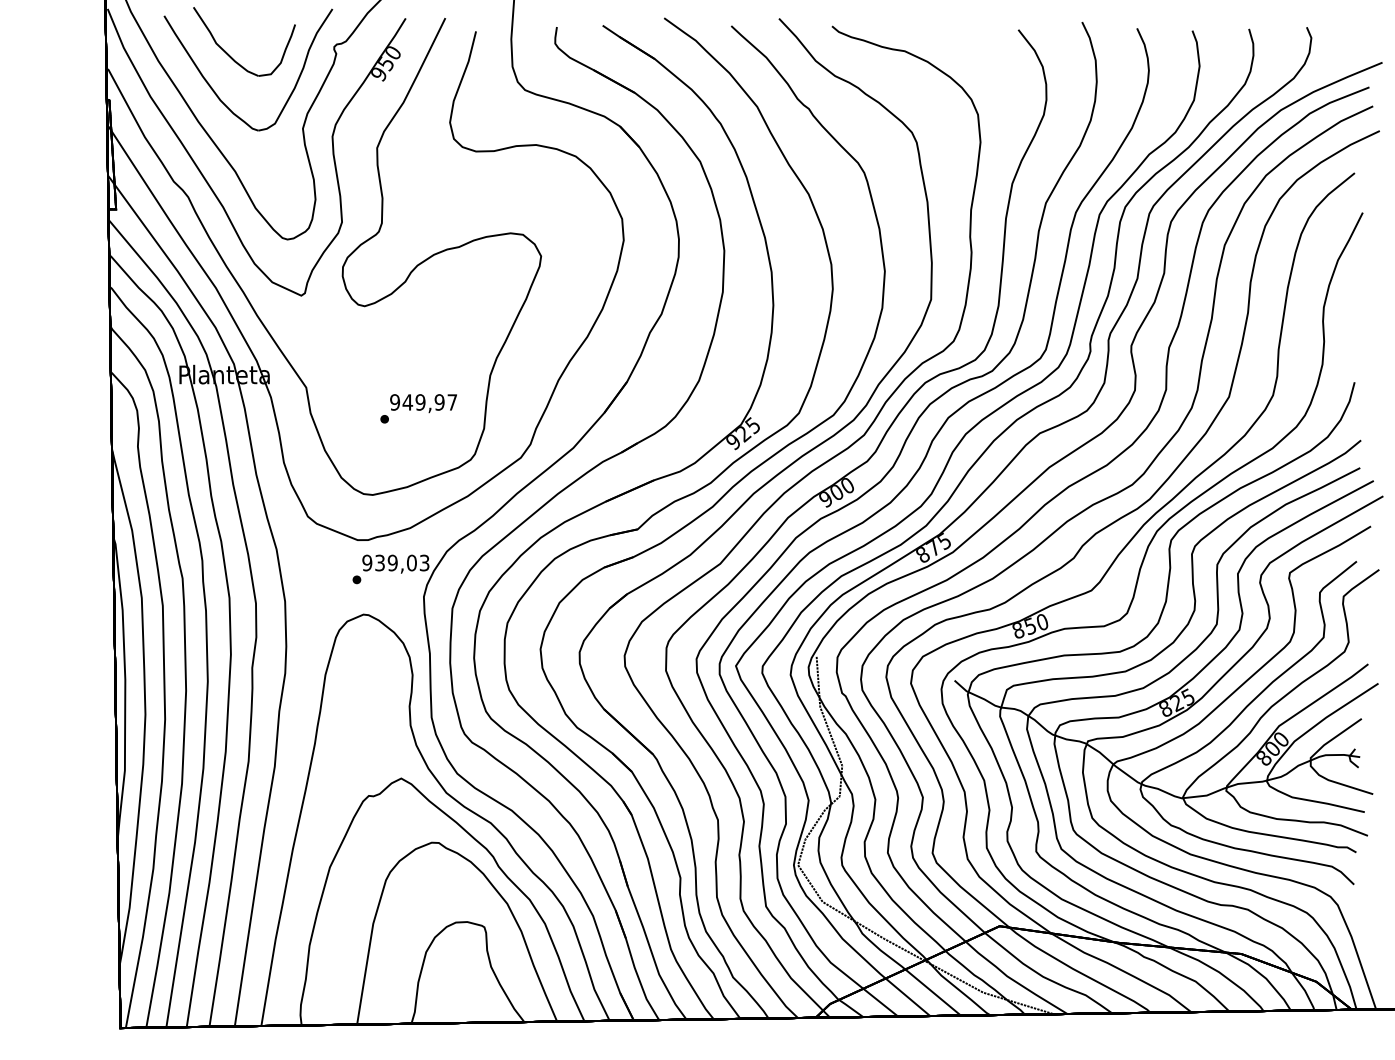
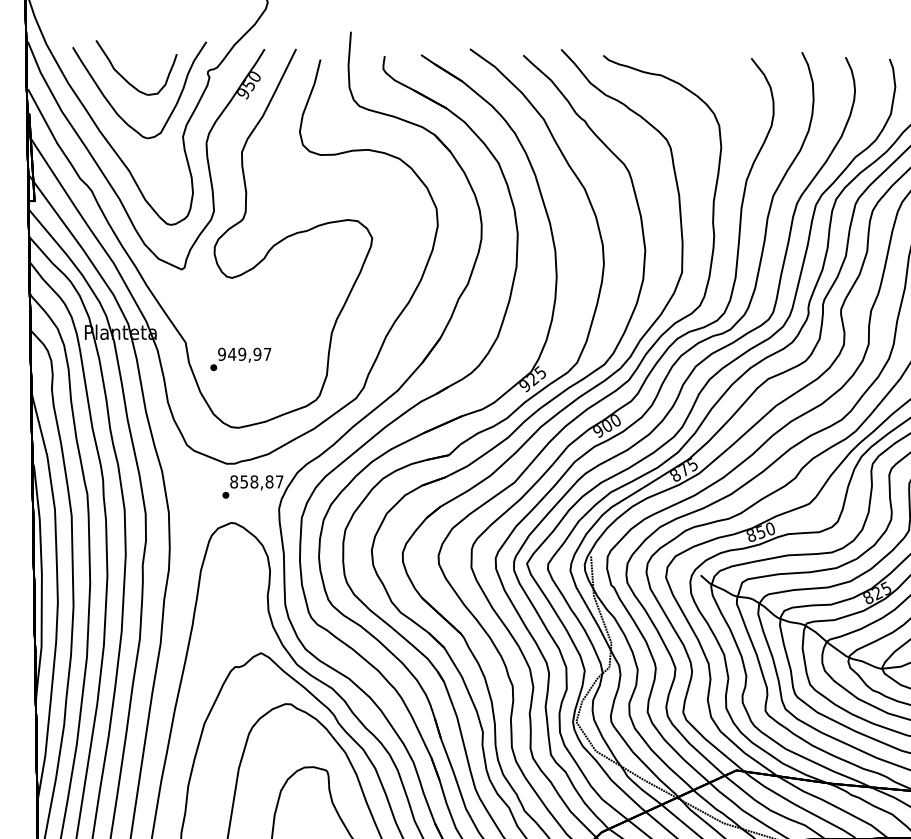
text: (418, 408) -> (240, 359), moved
text: (395, 562) -> (256, 481), 939,03 -> 858,87

